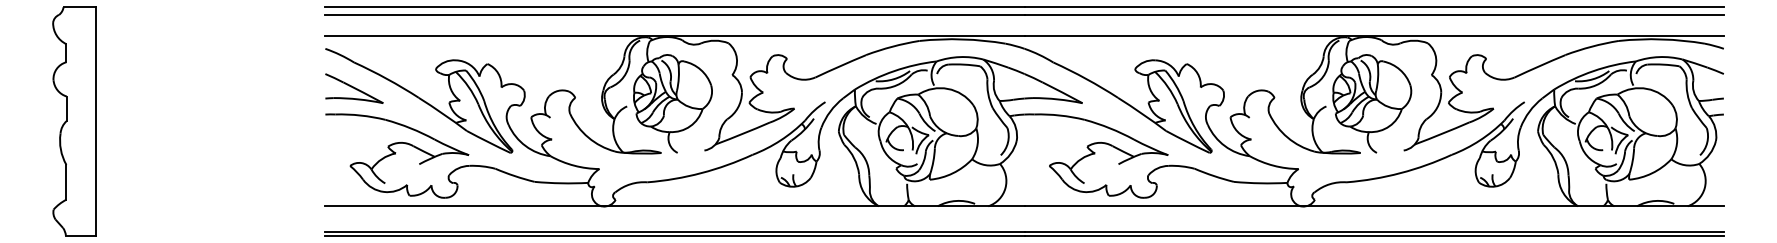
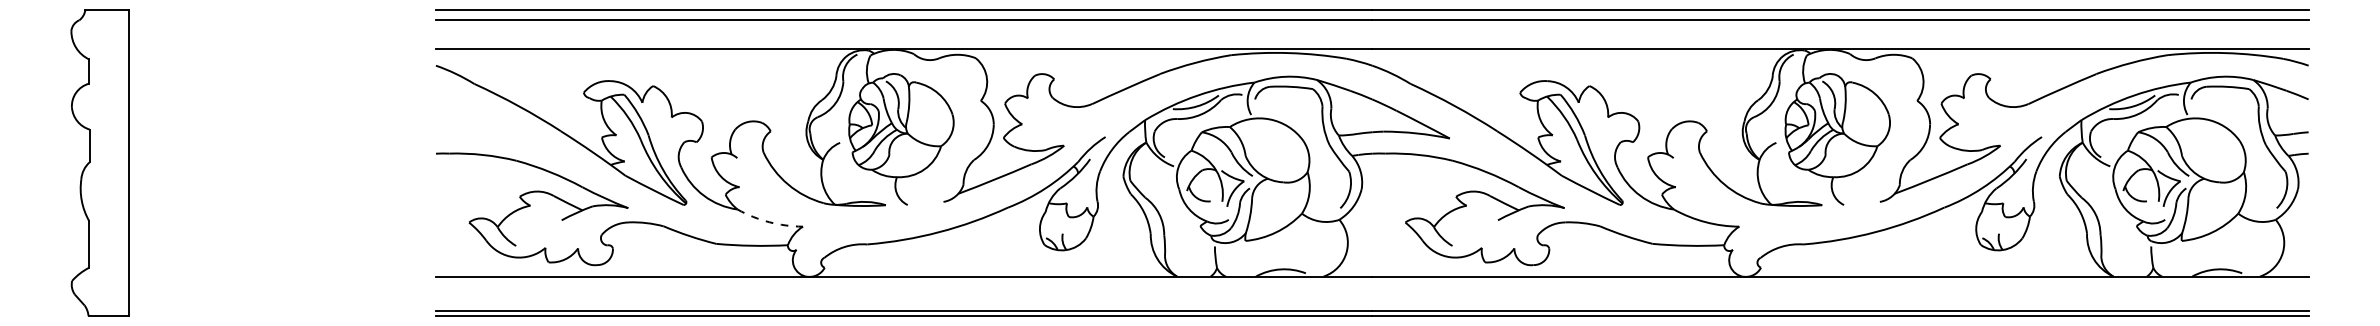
part: (354, 88) -> (474, 118), removed
arc: (574, 165) -> (769, 222), solid -> dashed

